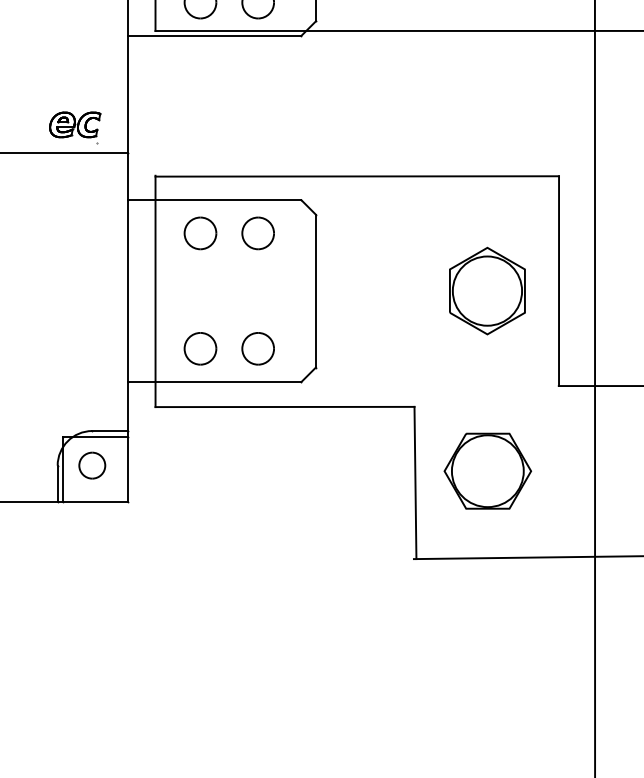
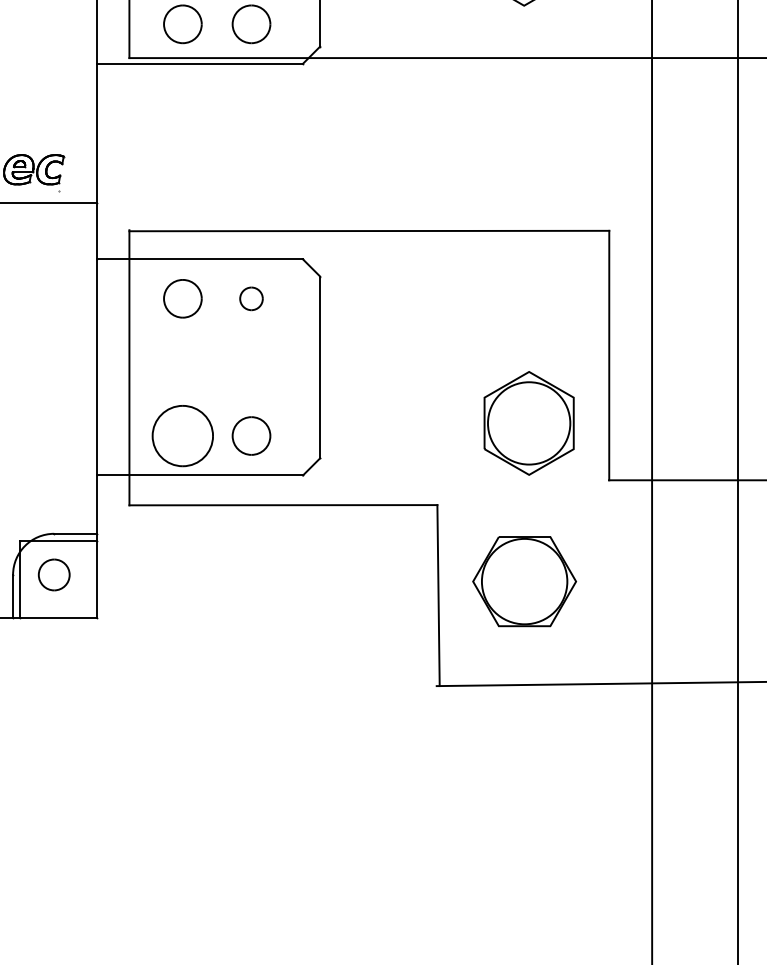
part: (258, 233) -> (251, 298), size x0.6
part: (486, 291) -> (528, 423), moved
part: (200, 348) -> (182, 435), size x1.6

